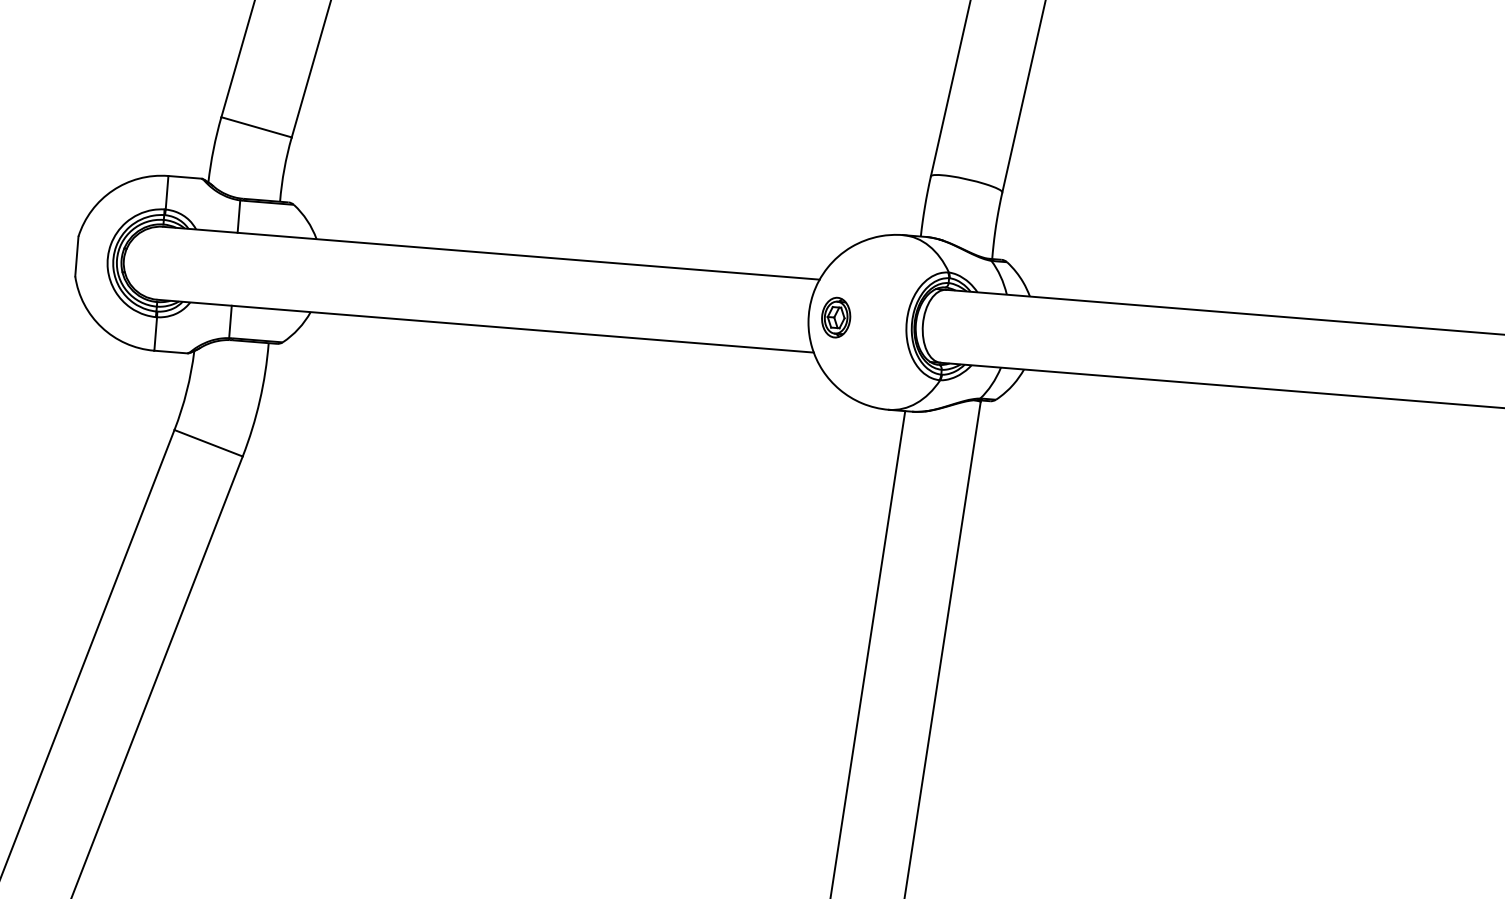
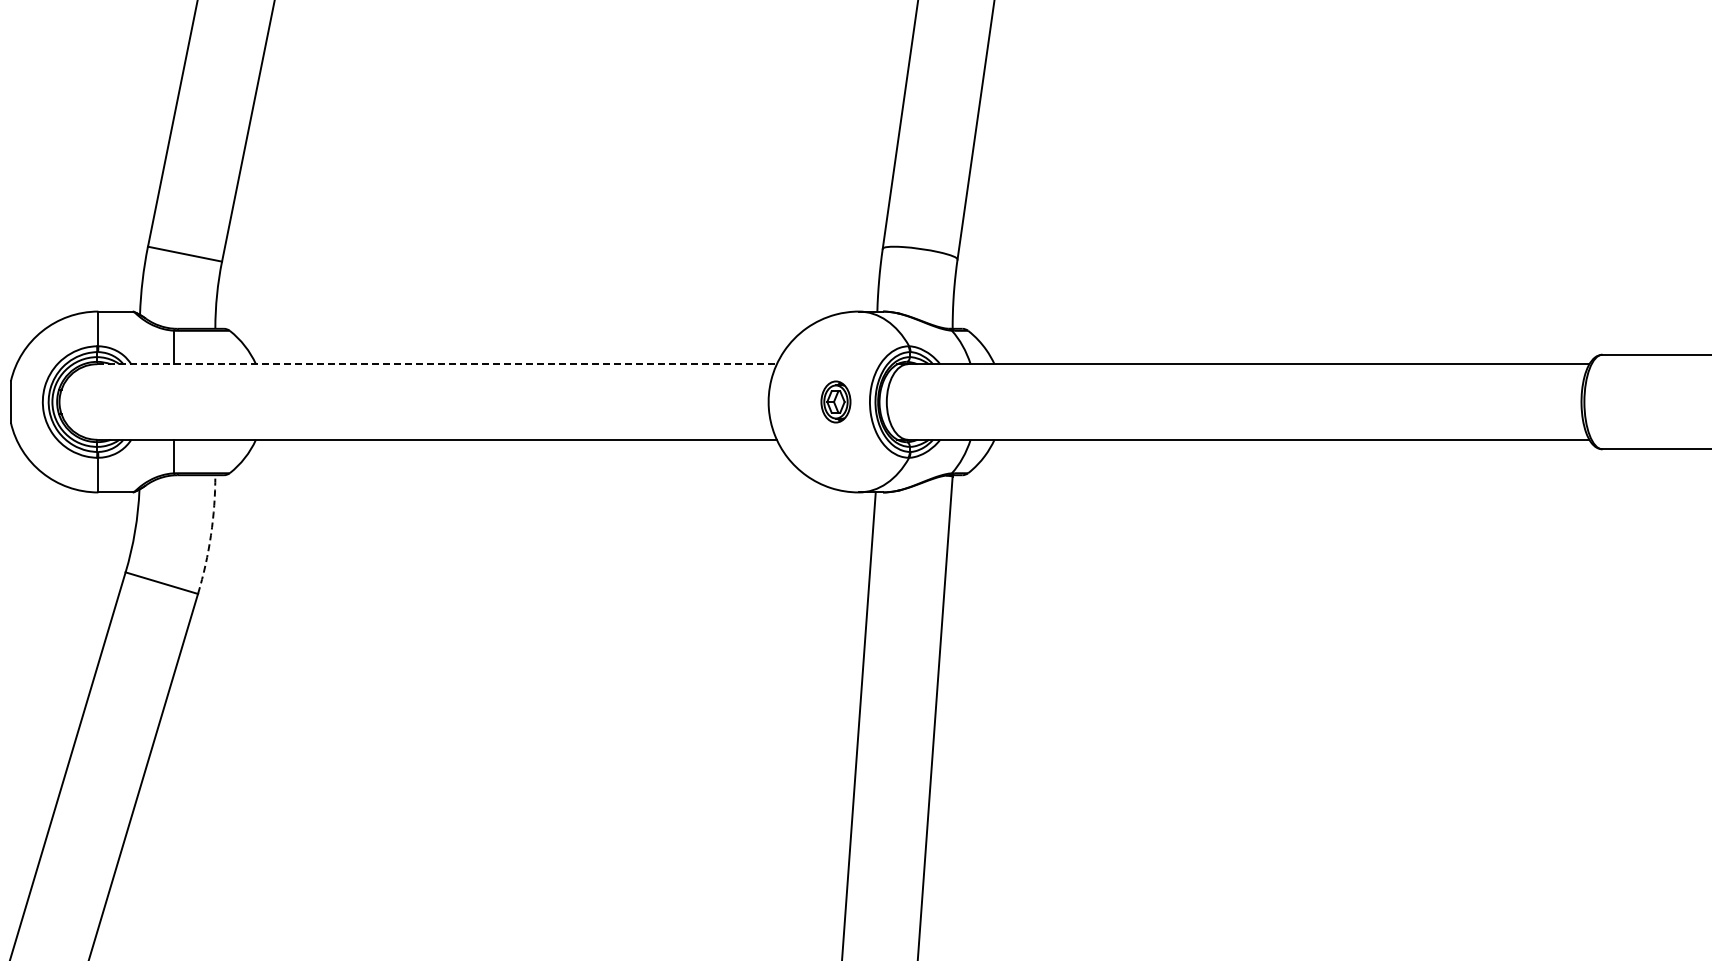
line: (491, 253) -> (437, 364), solid -> dashed
part: (835, 317) -> (835, 401), moved
arc: (260, 401) -> (211, 535), solid -> dashed

